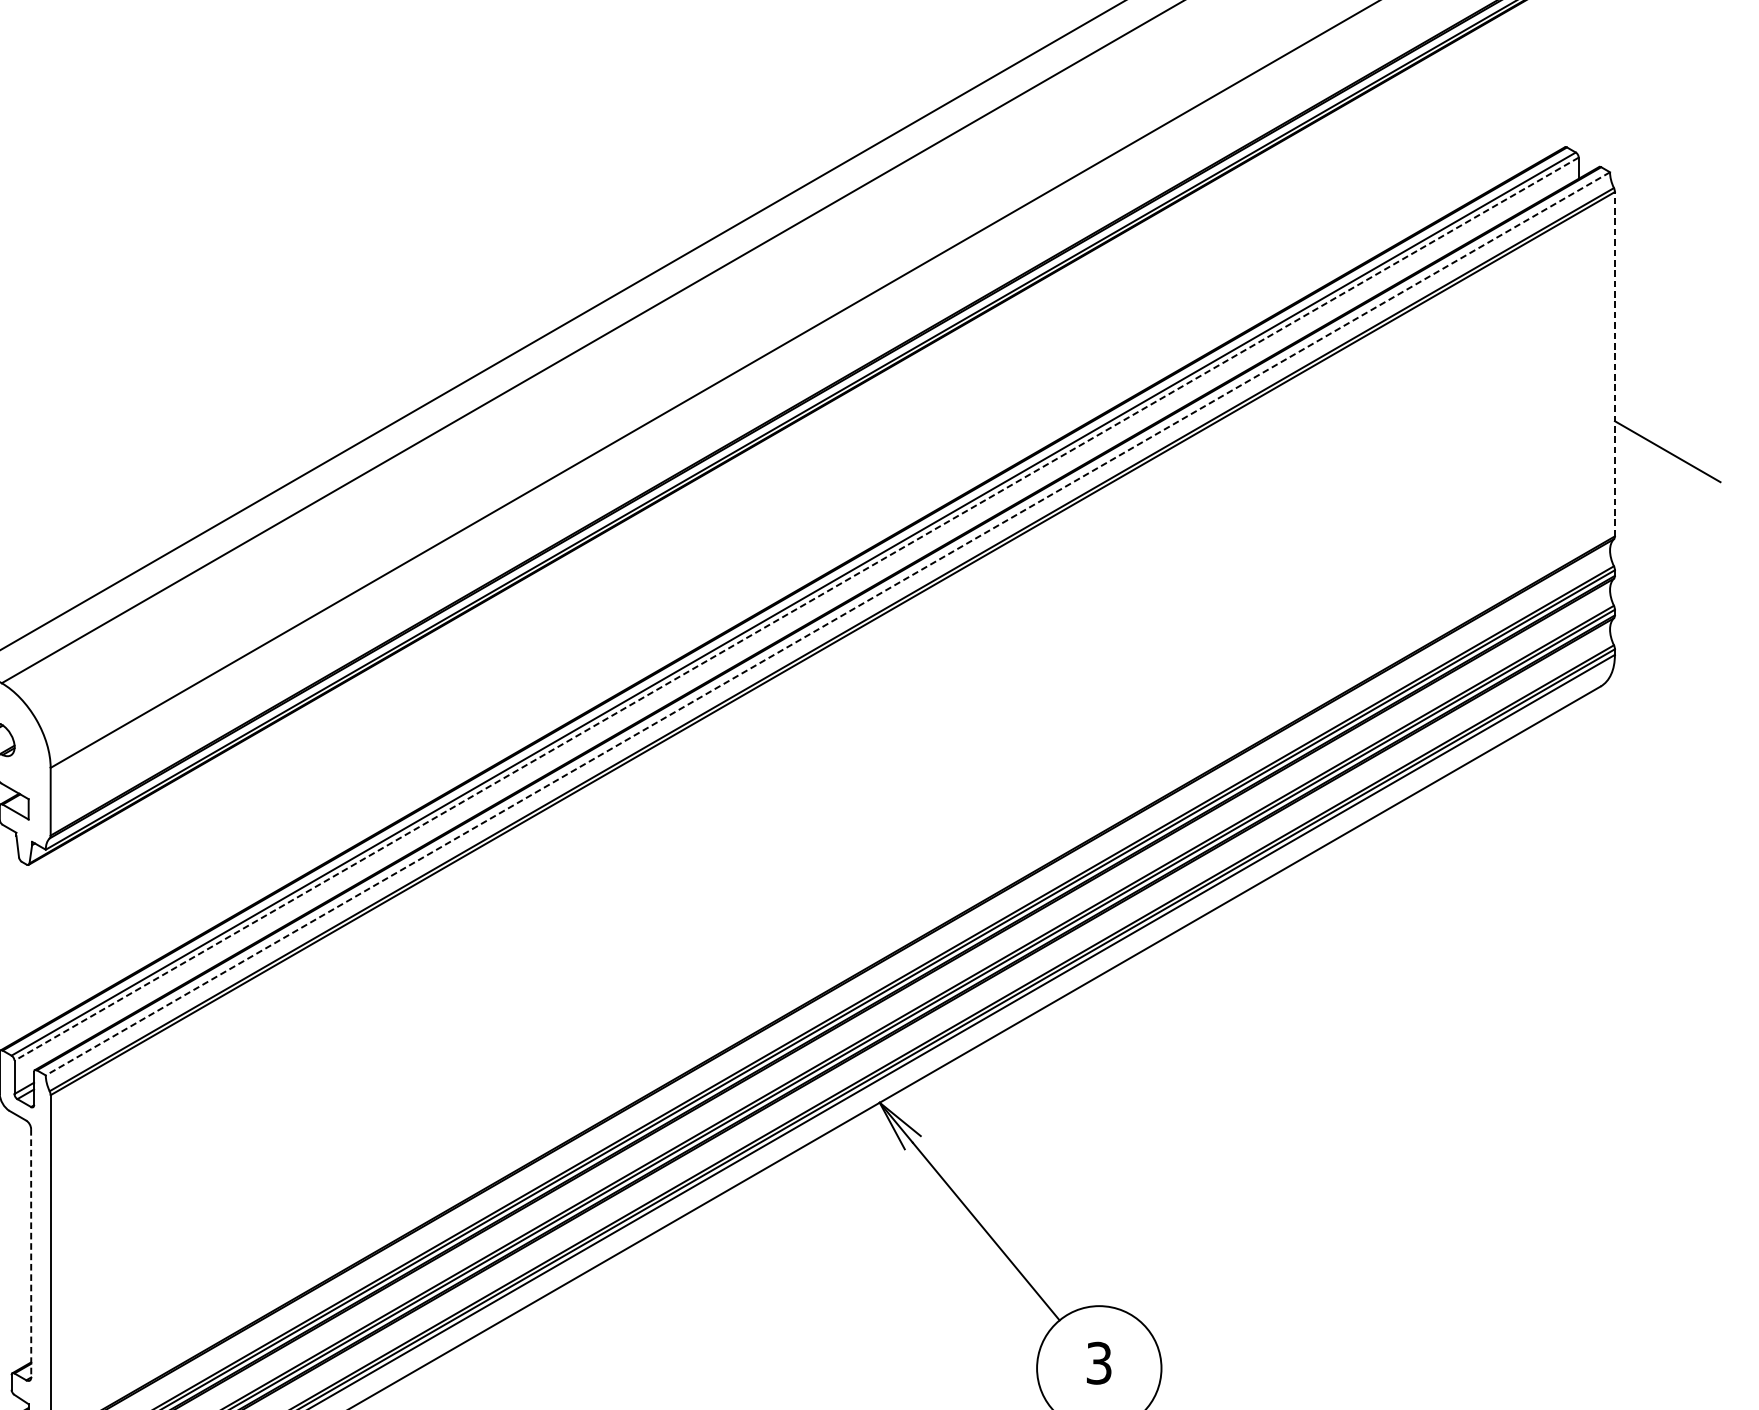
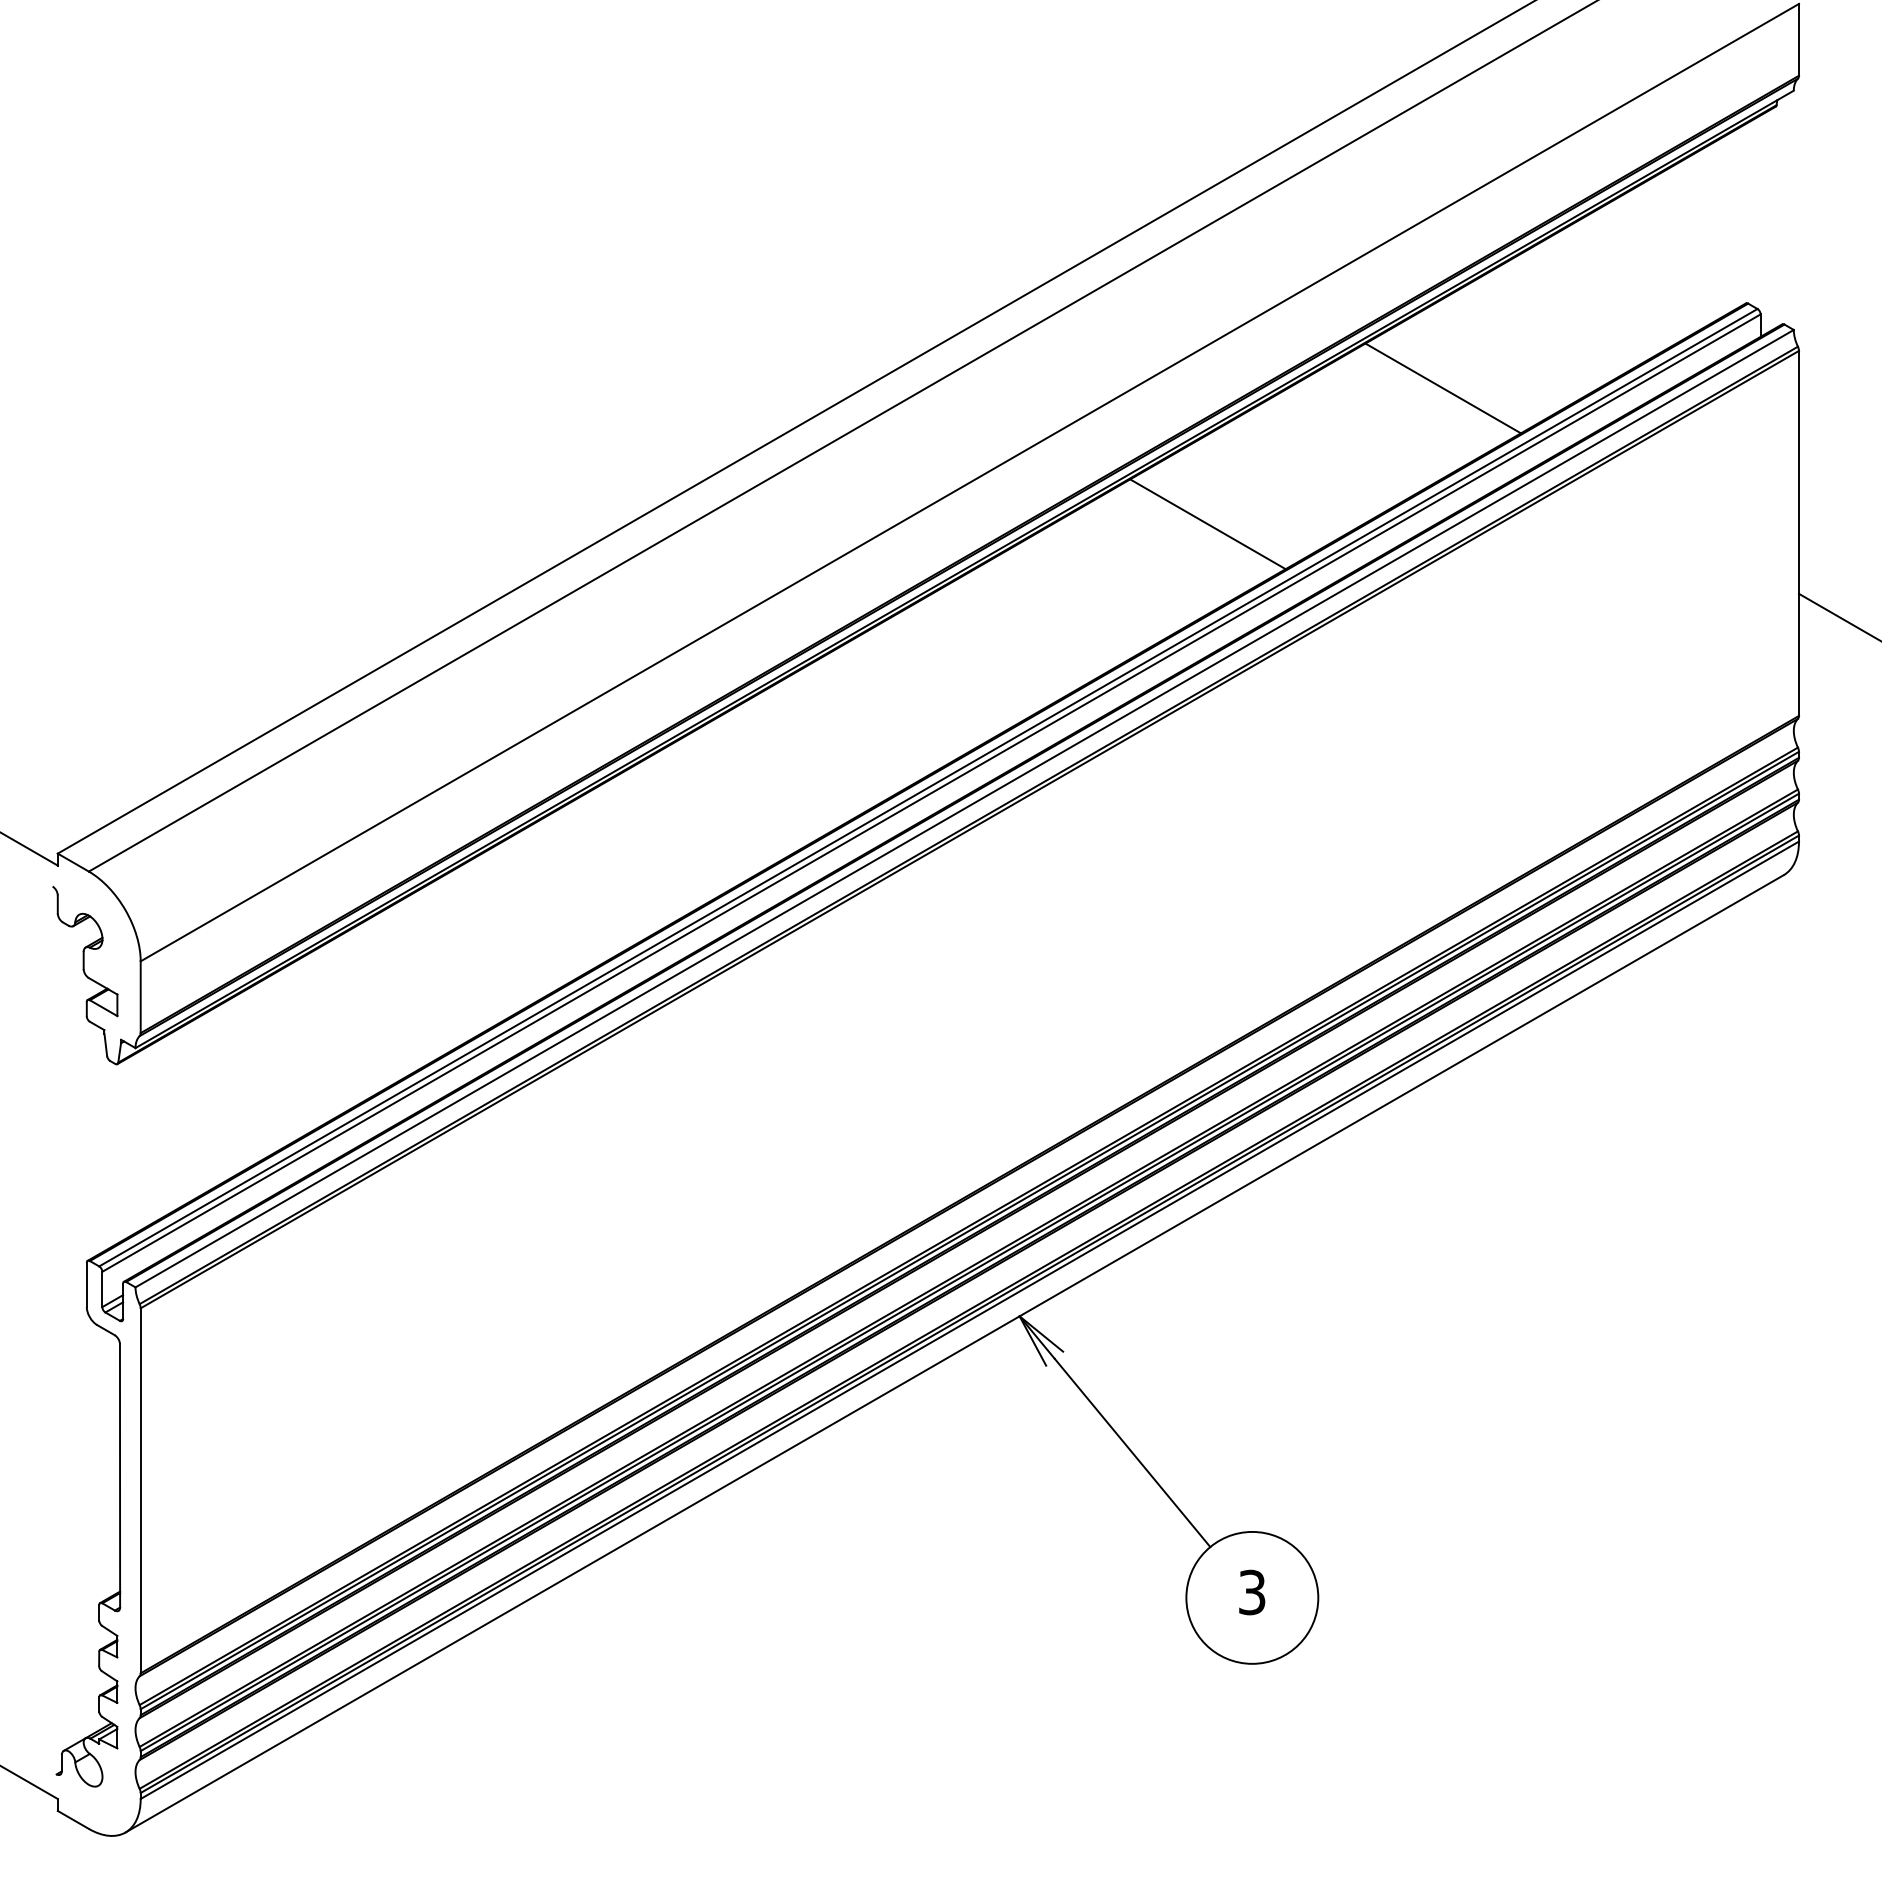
line: (1278, 227) -> (1442, 388), added
line: (1056, 355) -> (1207, 524), added
line: (1614, 364) -> (1798, 533), dashed -> solid
line: (796, 609) -> (931, 793), dashed -> solid
line: (827, 623) -> (964, 808), dashed -> solid
line: (31, 1252) -> (120, 1475), dashed -> solid

